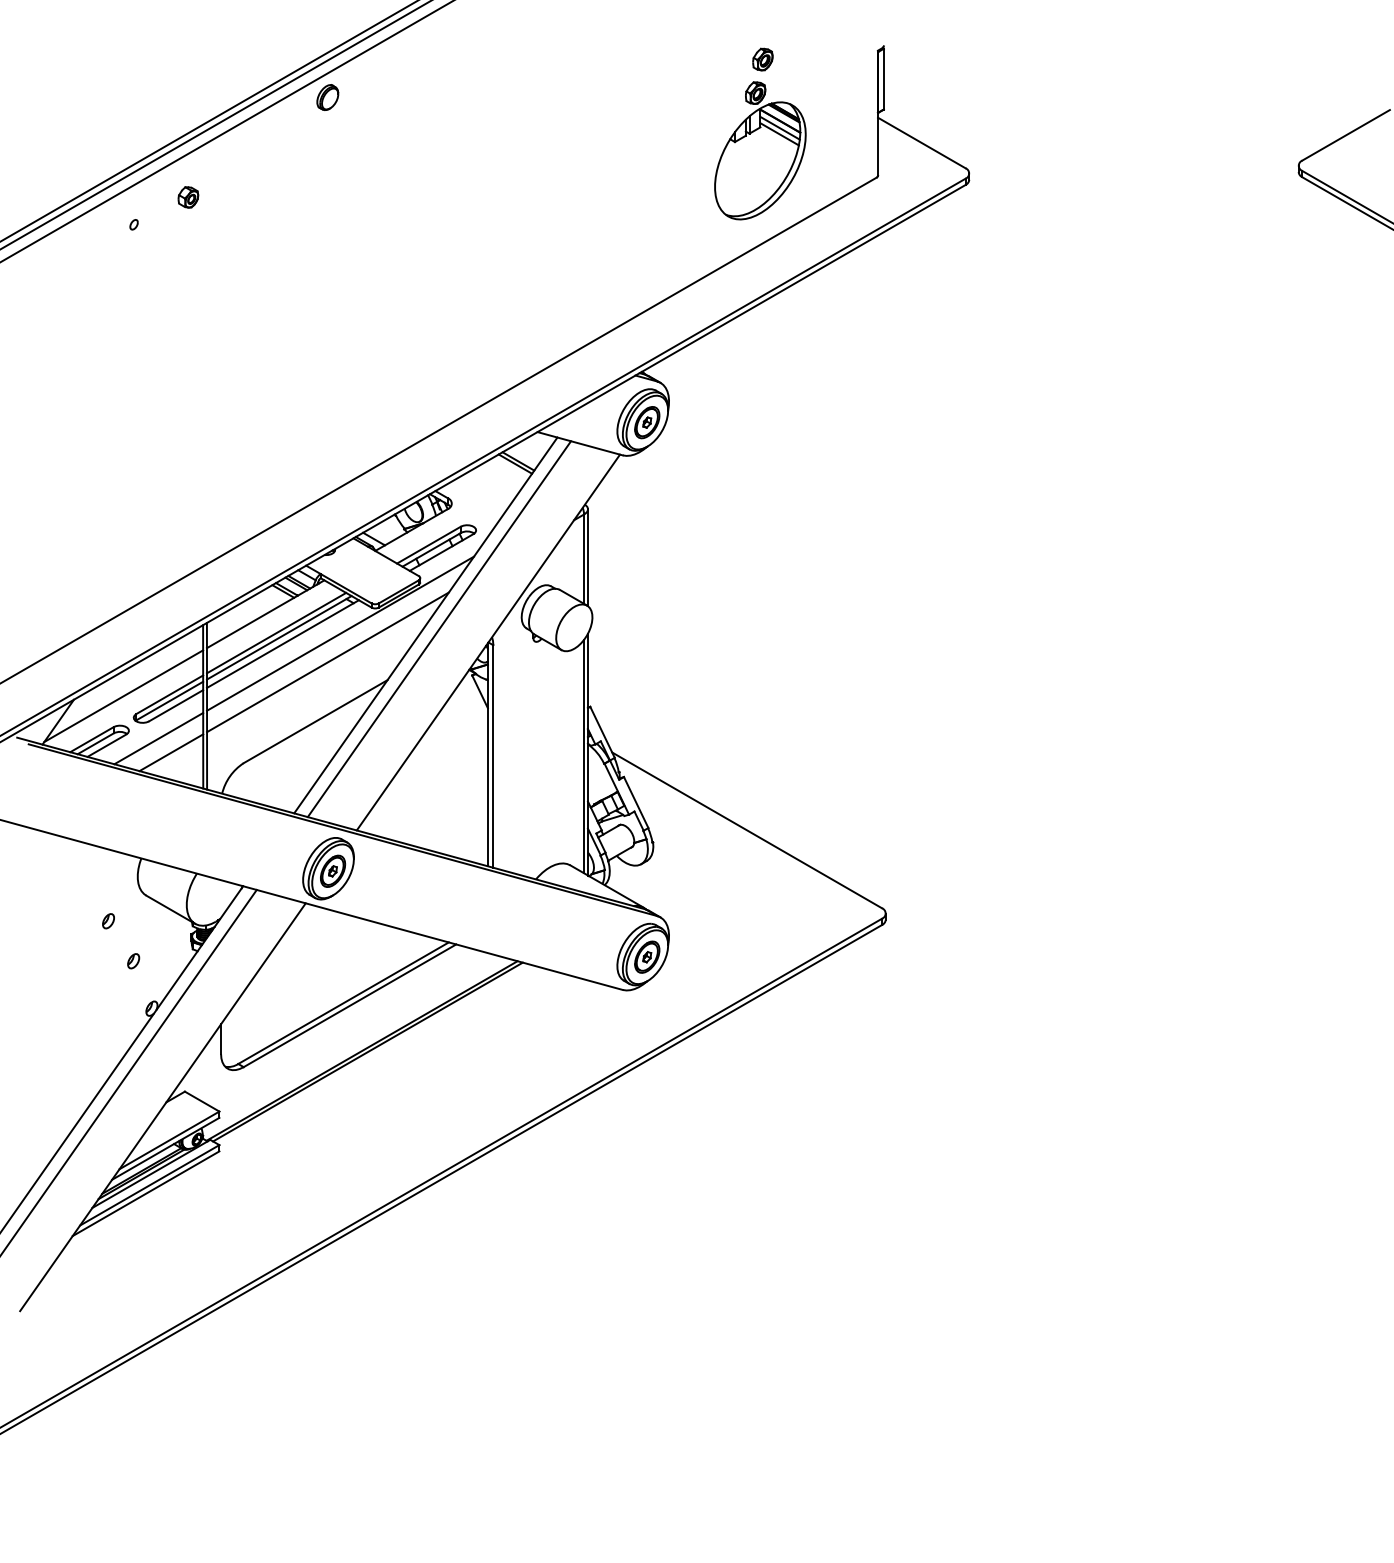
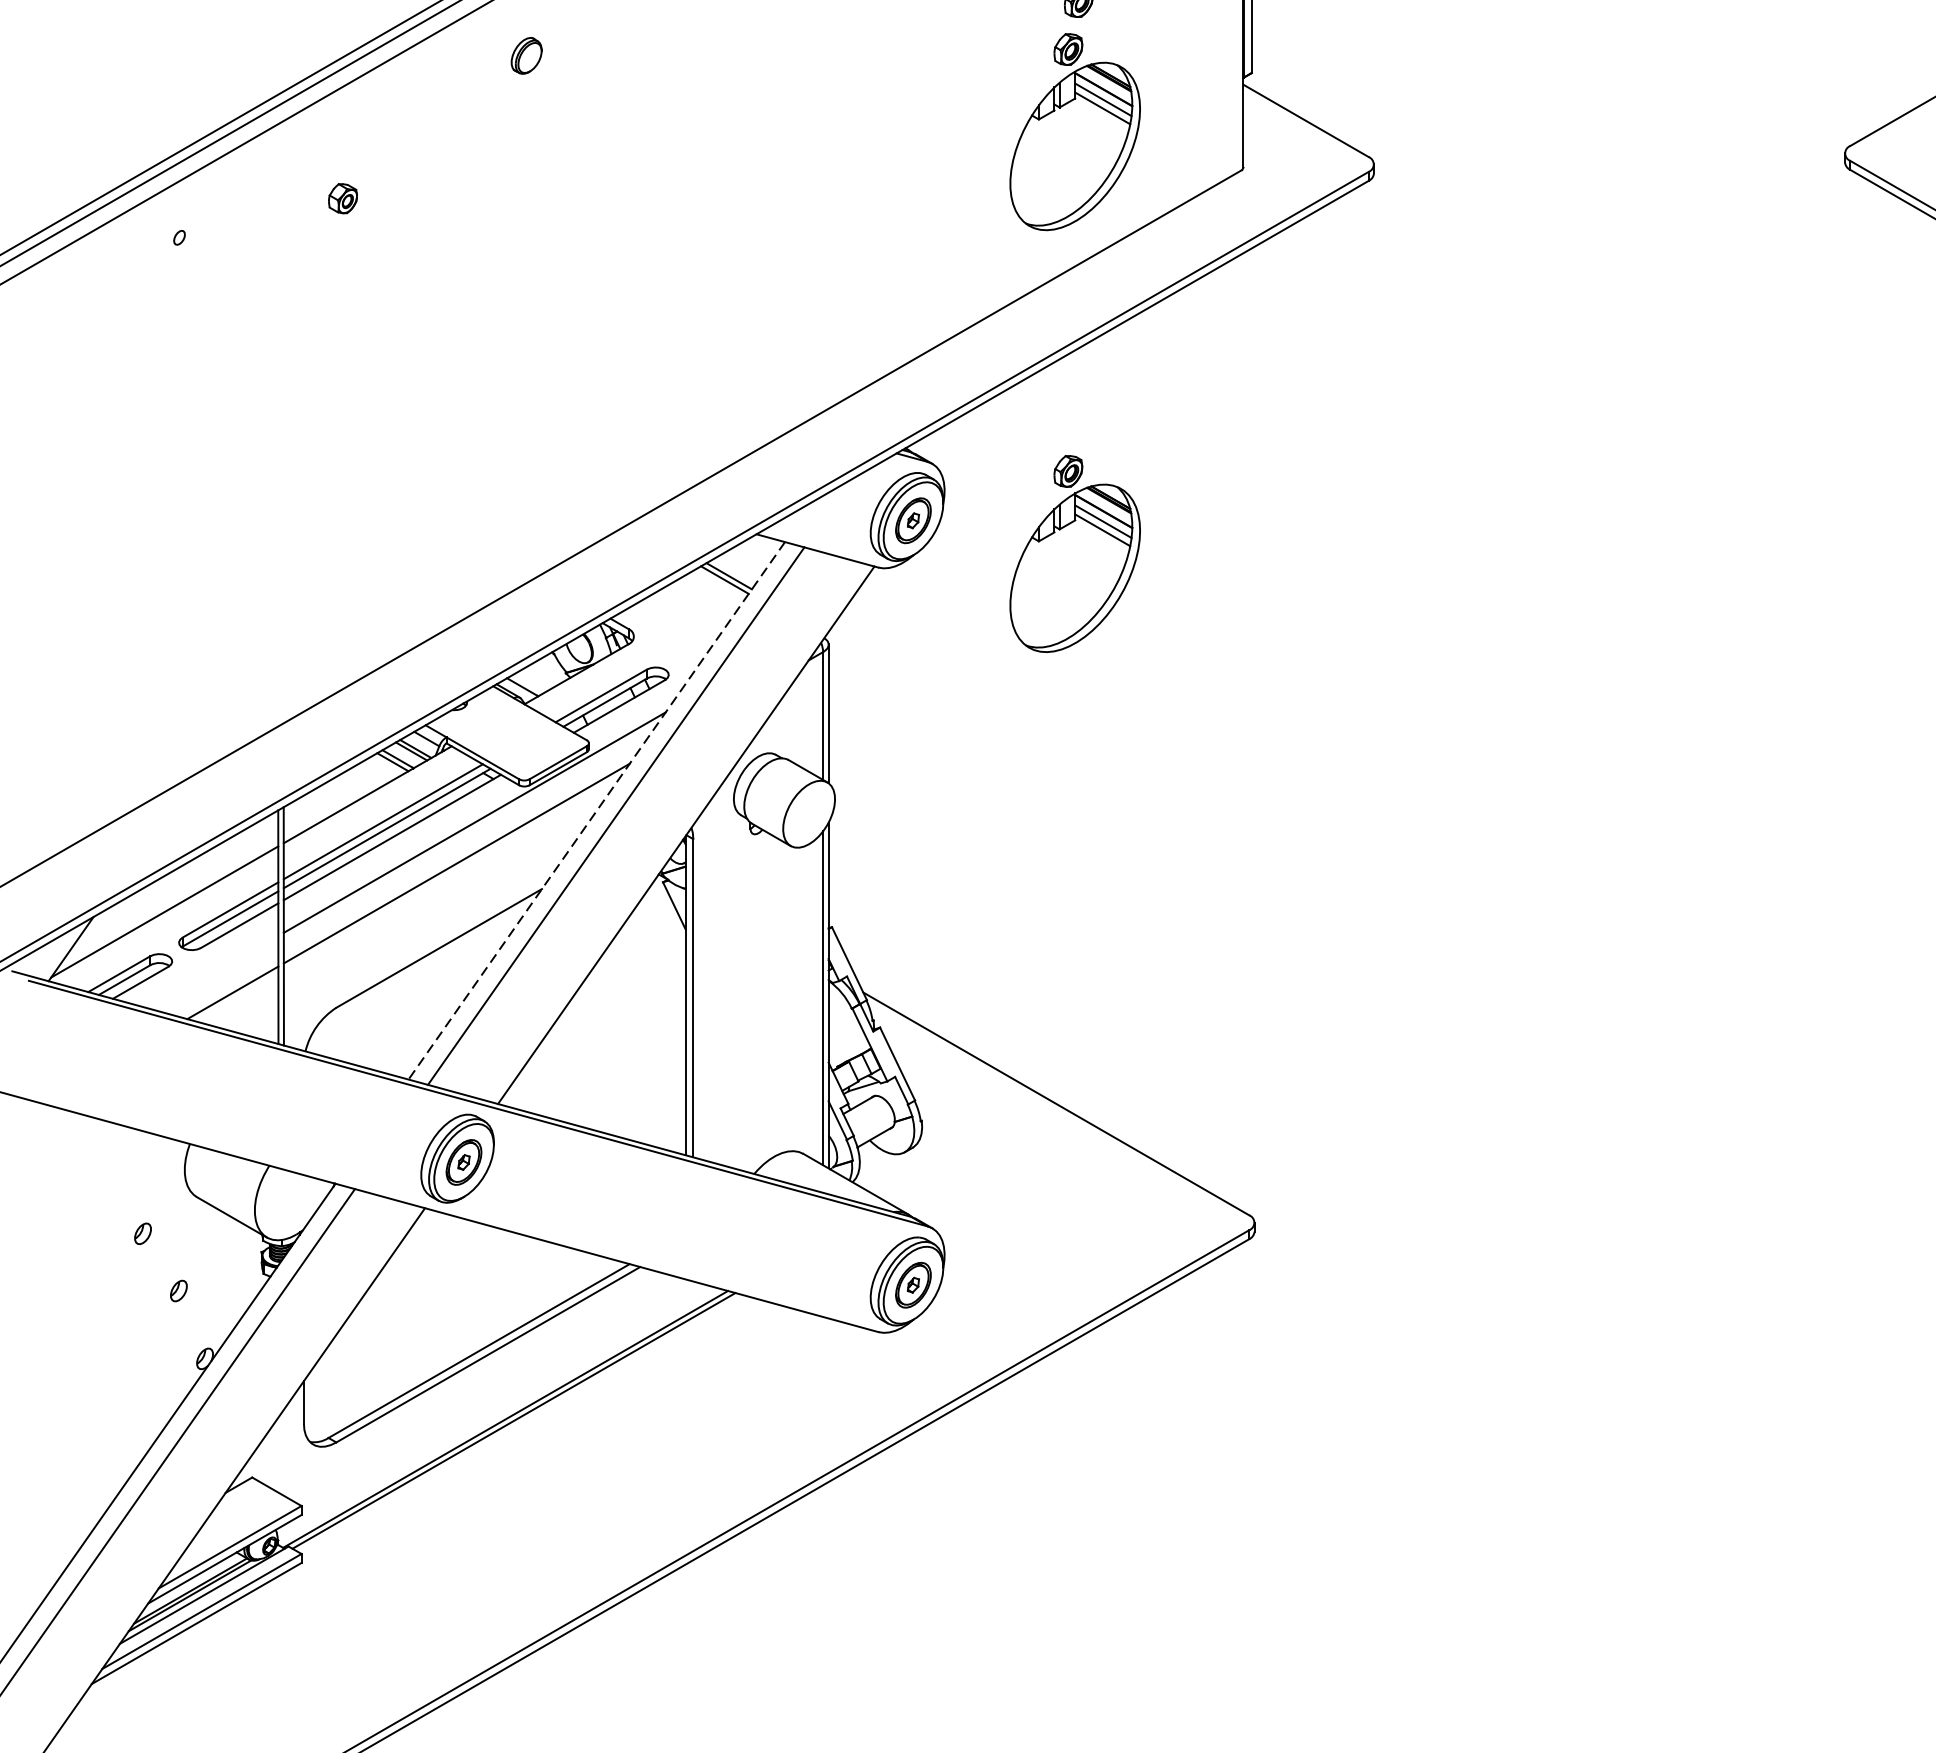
part: (327, 97) -> (526, 55), moved
part: (188, 197) -> (343, 198), moved
part: (760, 445) -> (1075, 553), added
line: (425, 625) -> (596, 810), solid -> dashed
line: (158, 738) -> (214, 972), removed

